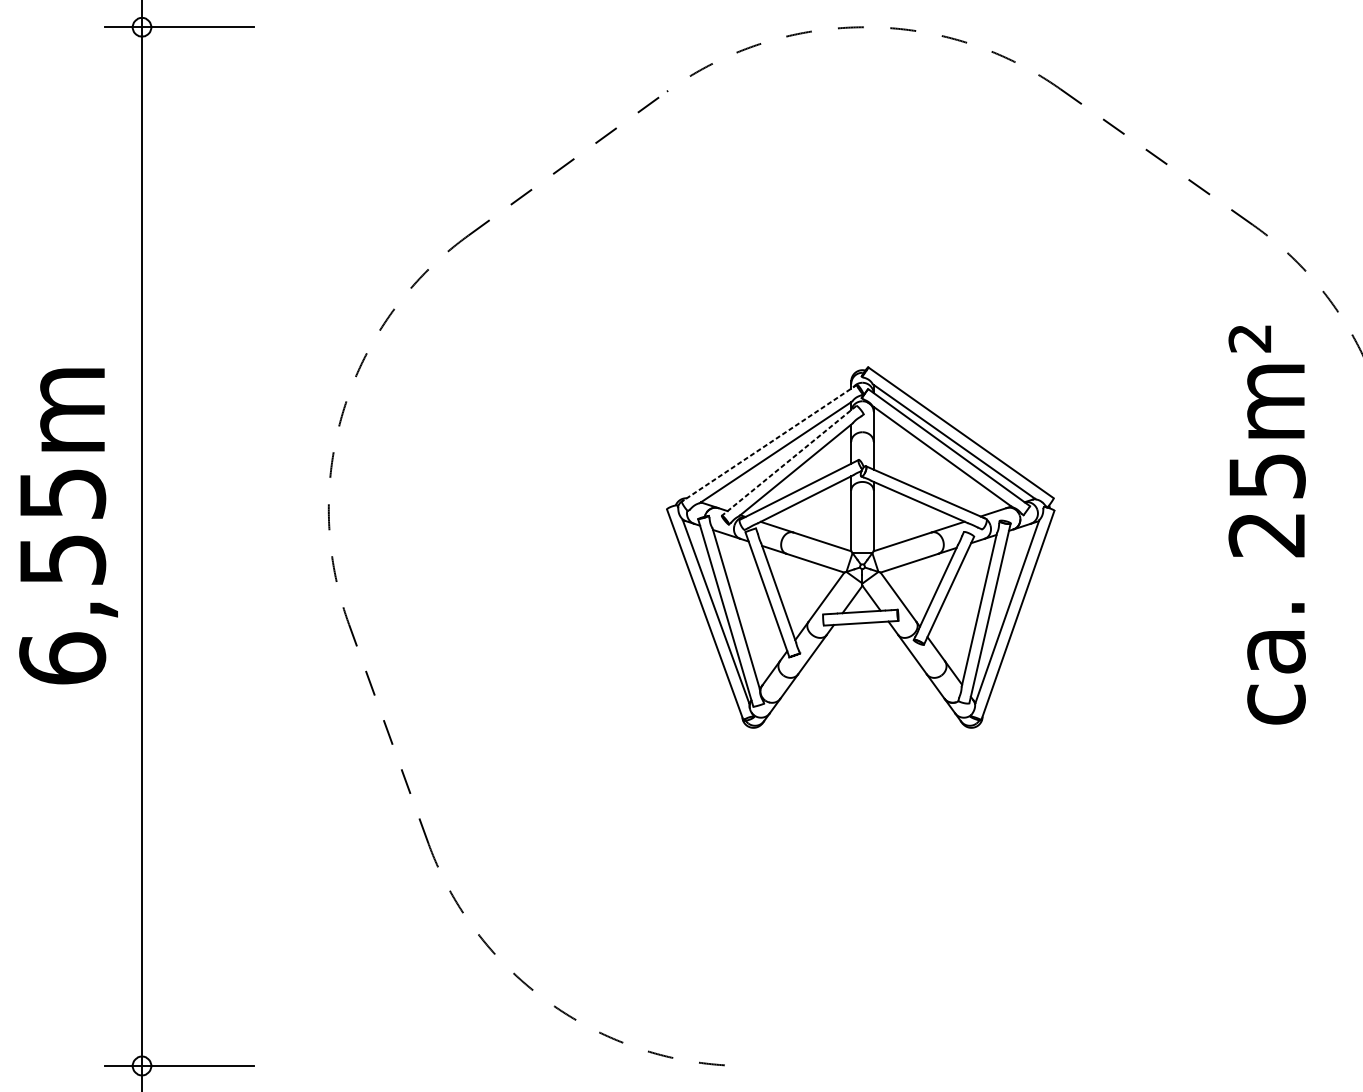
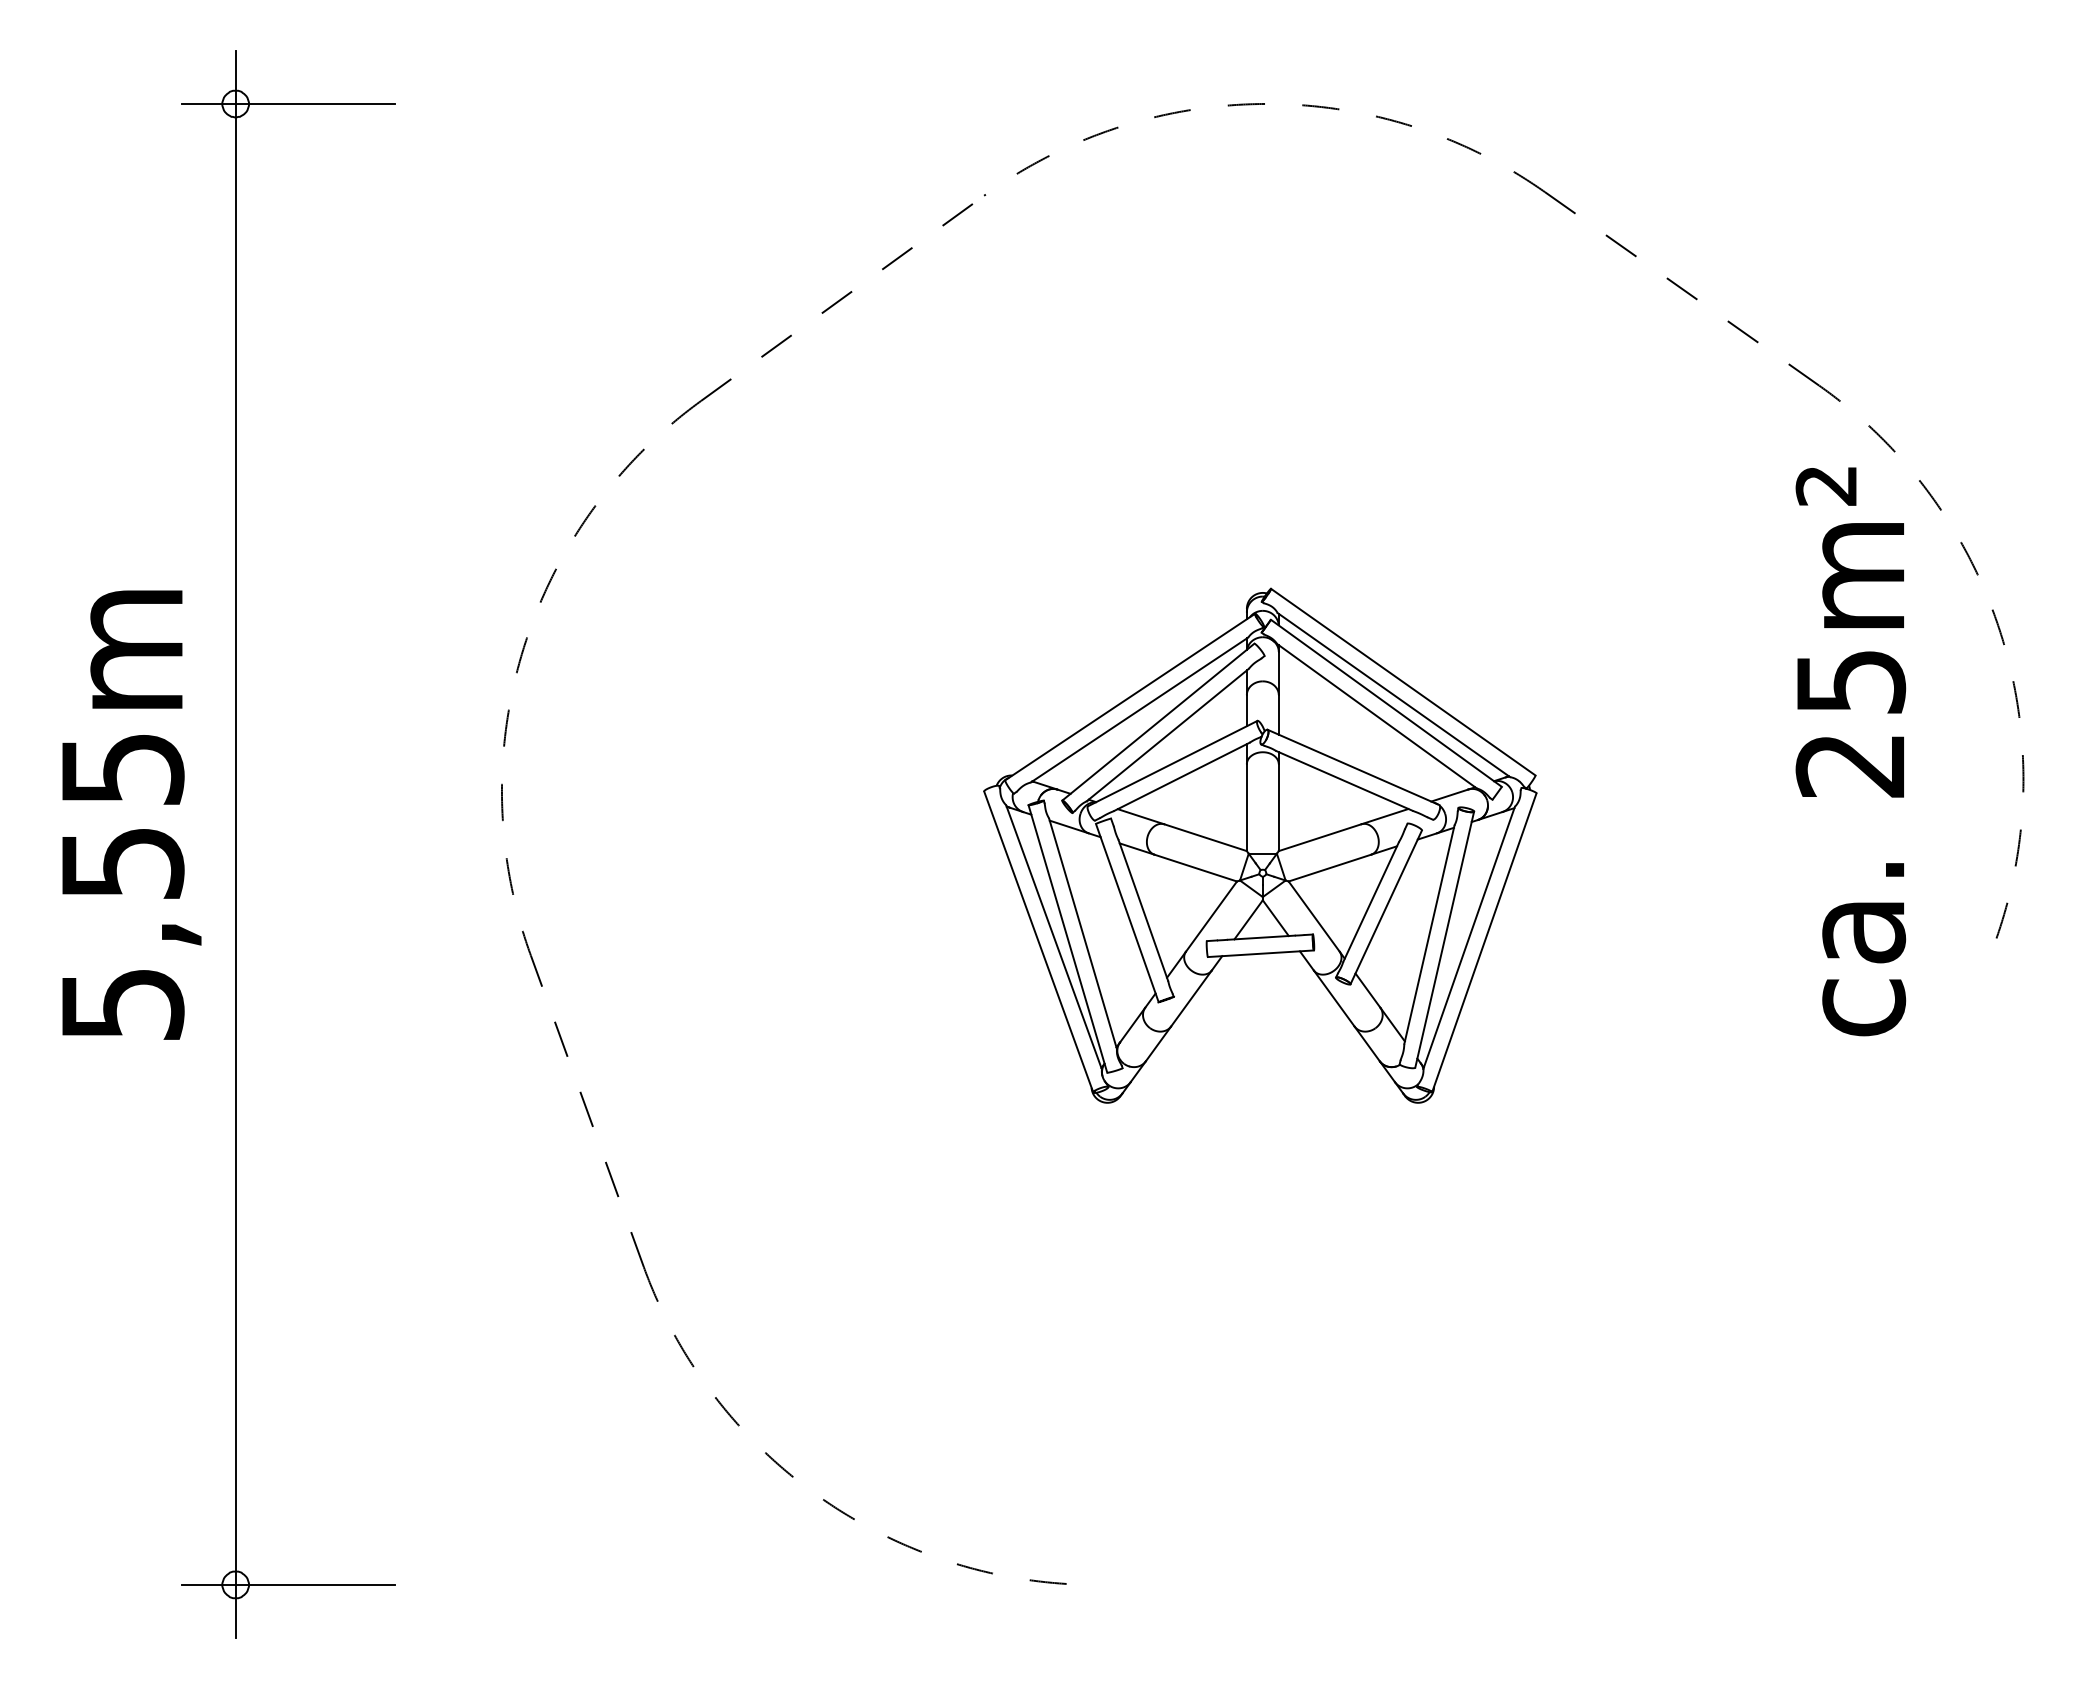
line: (768, 443) -> (1129, 697), dashed -> solid
line: (789, 461) -> (1158, 722), dashed -> solid
text: (1266, 524) -> (1850, 751), moved
text: (62, 658) -> (122, 1003), 6,55m -> 5,55m

